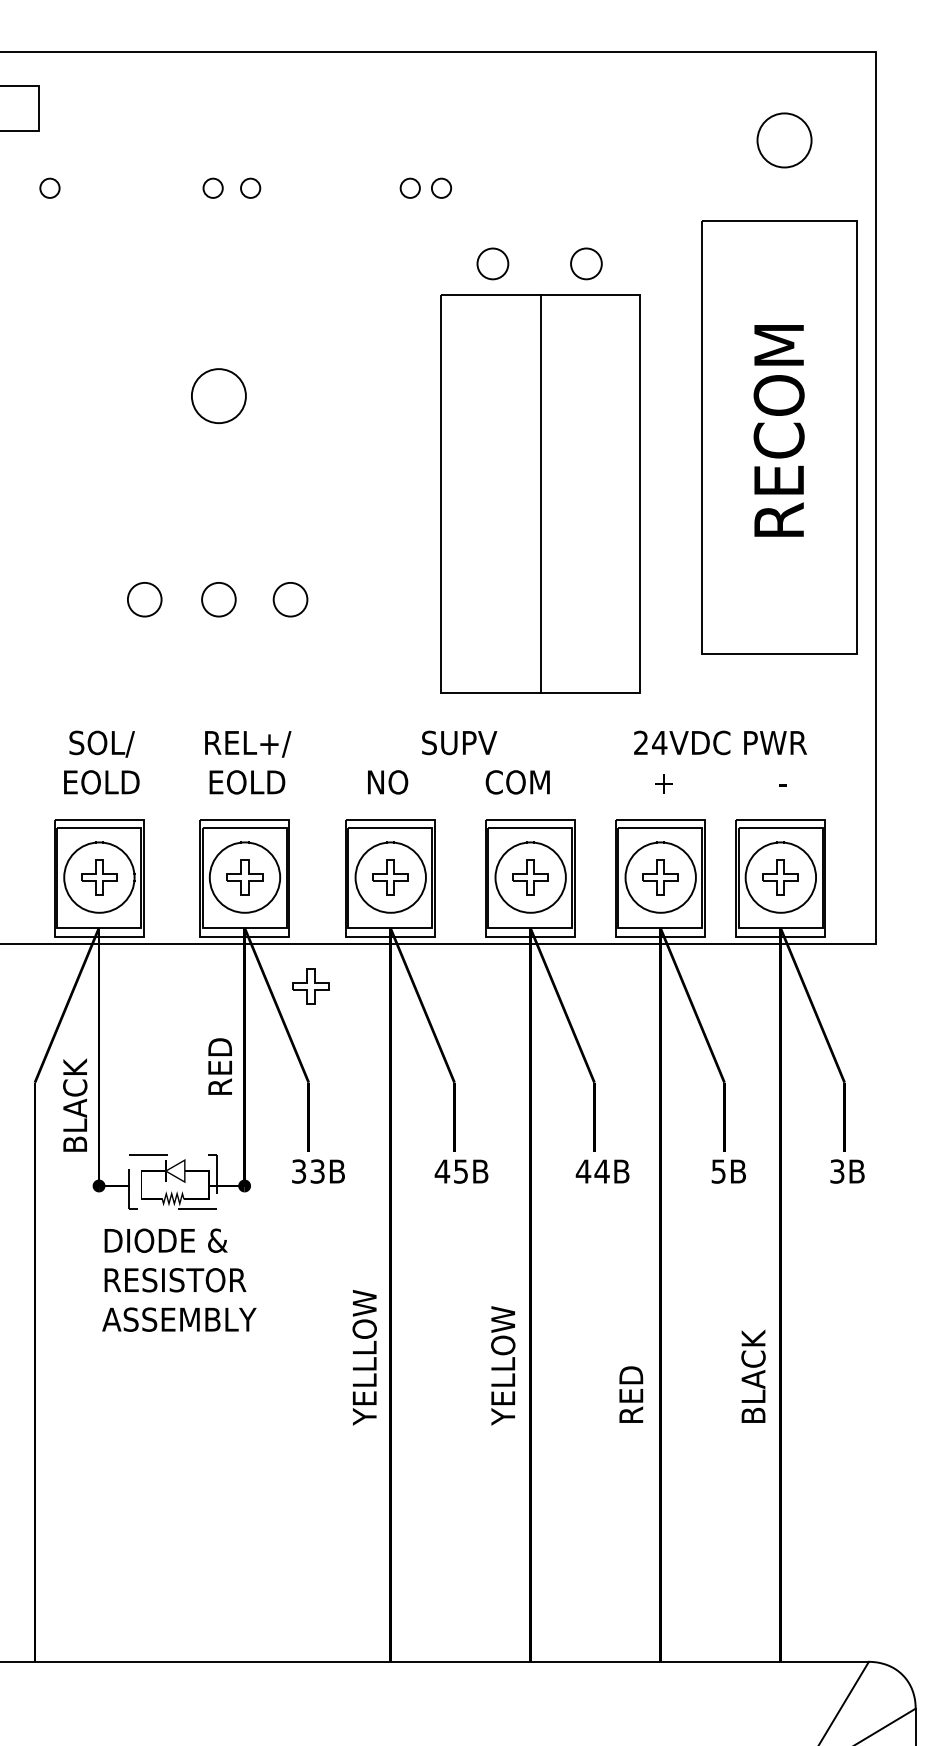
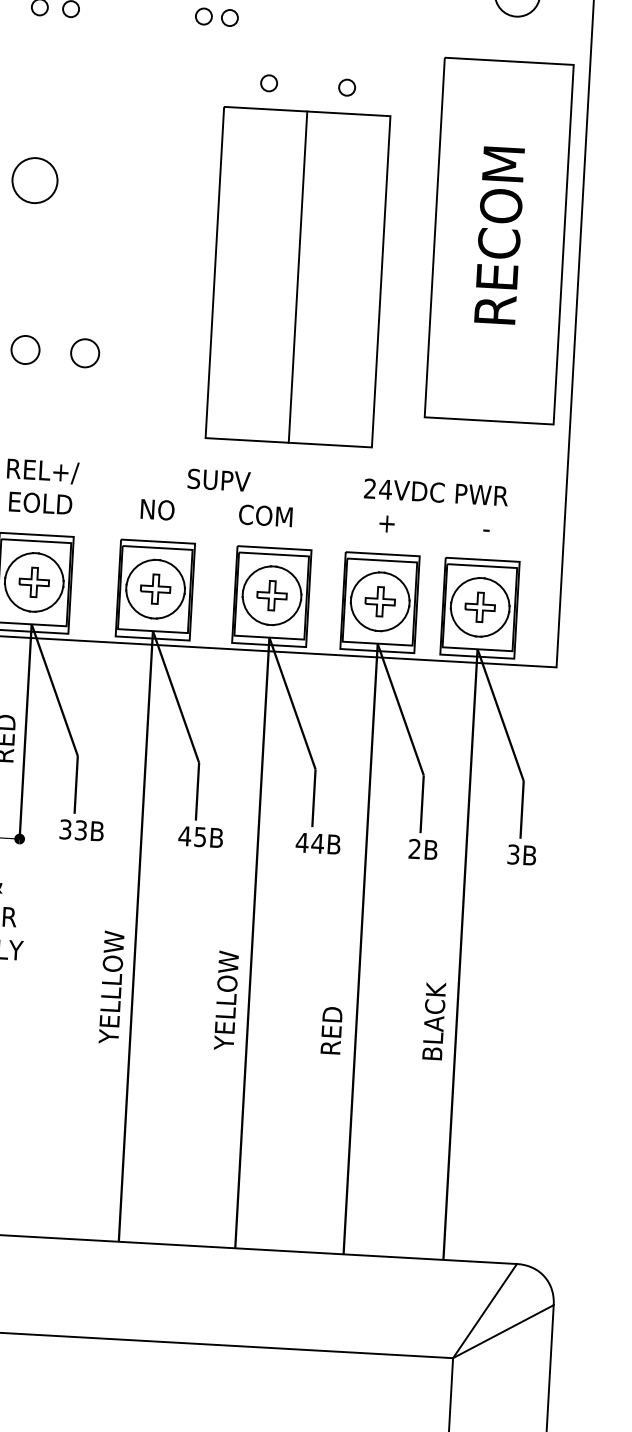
circle: (492, 263) -> (268, 82), size x0.62
circle: (586, 263) -> (347, 87), size x0.62
part: (310, 986) -> (83, 676), removed
text: (718, 1171) -> (414, 849), 5B -> 2B

